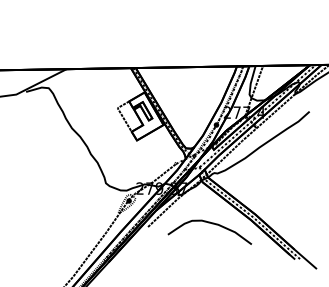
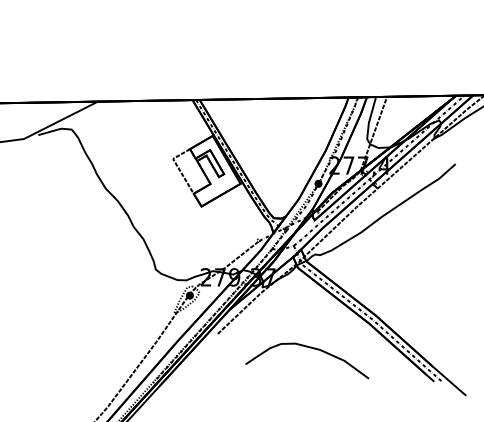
curve: (212, 224) -> (311, 349), moved

